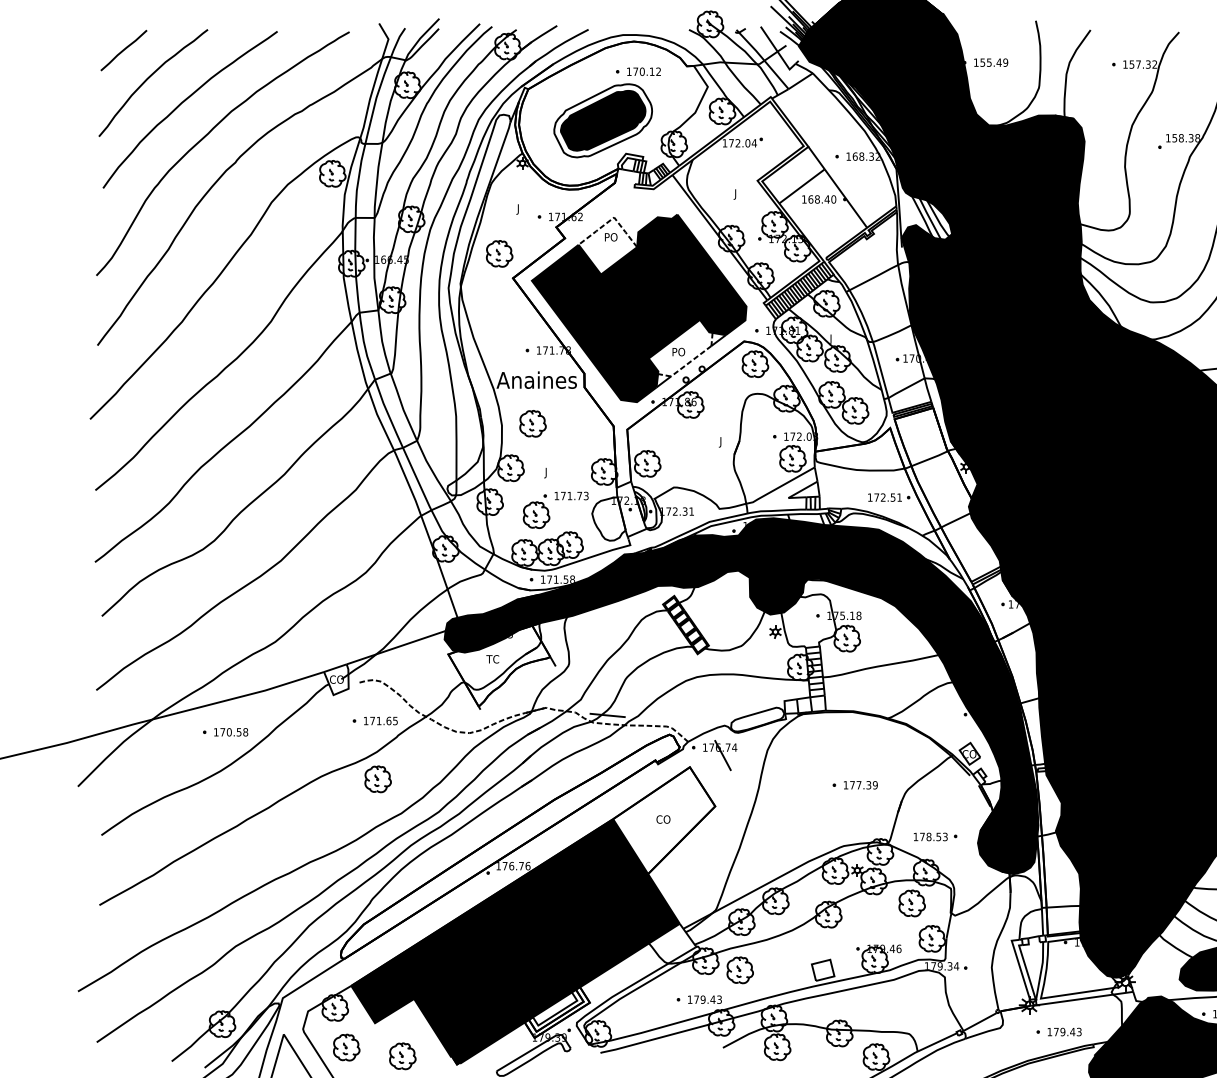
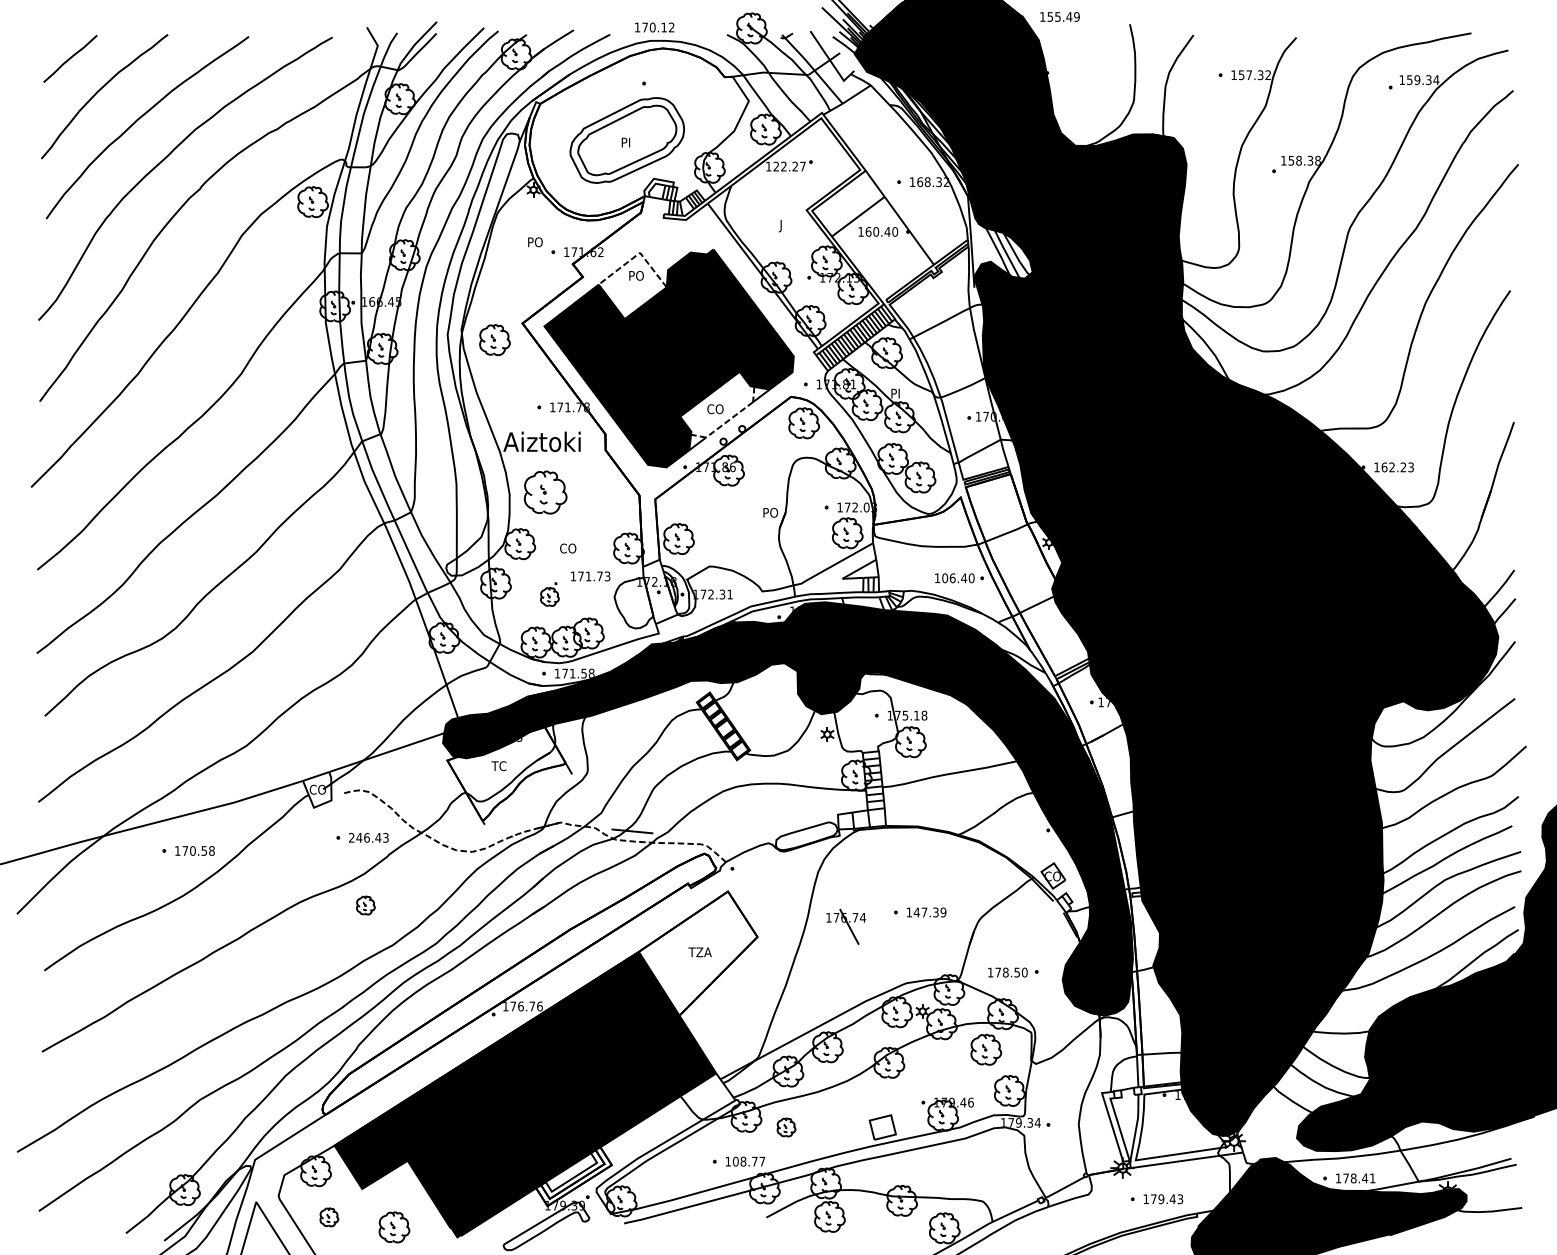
text: (990, 62) -> (1059, 16), moved
text: (643, 71) -> (654, 27), moved
fill: (603, 120) -> (627, 140), removed
text: (742, 143) -> (789, 166), 172.04 -> 122.27
text: (817, 199) -> (876, 231), 168.40 -> 160.40
text: (523, 209) -> (534, 243), J -> PO
part: (499, 254) -> (494, 340), moved
text: (833, 339) -> (894, 394), J -> PI
text: (679, 352) -> (715, 409), PO -> CO
text: (543, 379) -> (558, 441), Anaines -> Aiztoki
part: (532, 423) -> (545, 492), size x1.4
text: (725, 441) -> (769, 513), J -> PO
text: (551, 472) -> (567, 549), J -> CO
text: (888, 497) -> (958, 578), 172.51 -> 106.40
part: (536, 511) -> (549, 594), size x0.6
text: (380, 720) -> (368, 837), 171.65 -> 246.43
part: (720, 755) -> (846, 926), moved
part: (377, 779) -> (365, 905), size x0.6
text: (852, 785) -> (916, 912), 177.39 -> 147.39
text: (665, 819) -> (699, 952), CO -> TZA
text: (945, 836) -> (1024, 972), 178.53 -> 178.50
part: (740, 970) -> (786, 1127), size x0.6
text: (708, 999) -> (749, 1161), 179.43 -> 108.77
part: (346, 1047) -> (329, 1217), size x0.6

